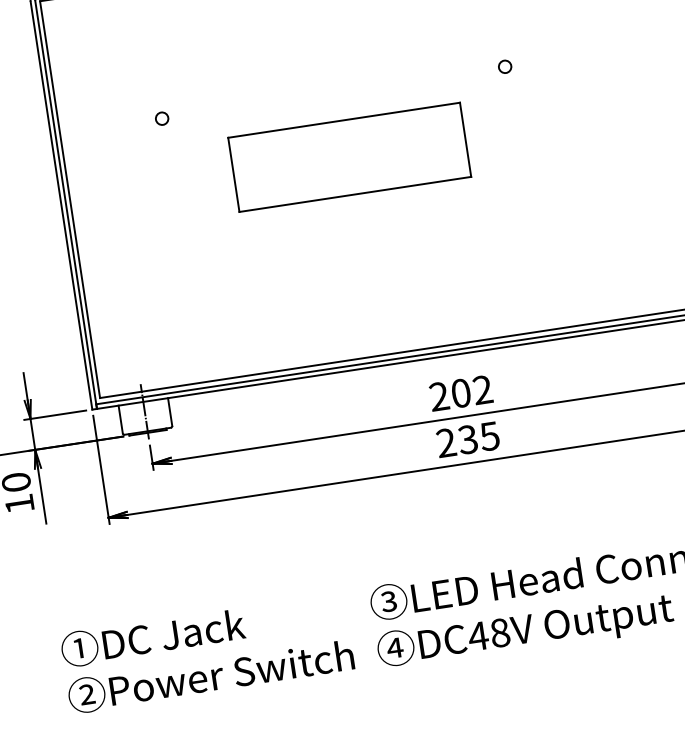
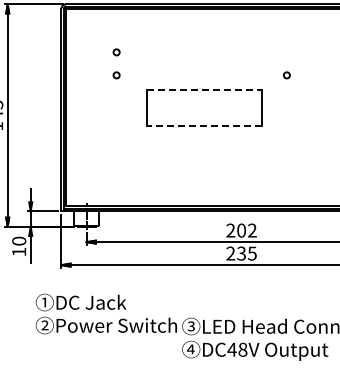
circle: (154, 72) -> (116, 52), added
line: (343, 120) -> (204, 89), solid -> dashed
line: (354, 194) -> (204, 126), solid -> dashed
text: (205, 652) -> (105, 313), moved

